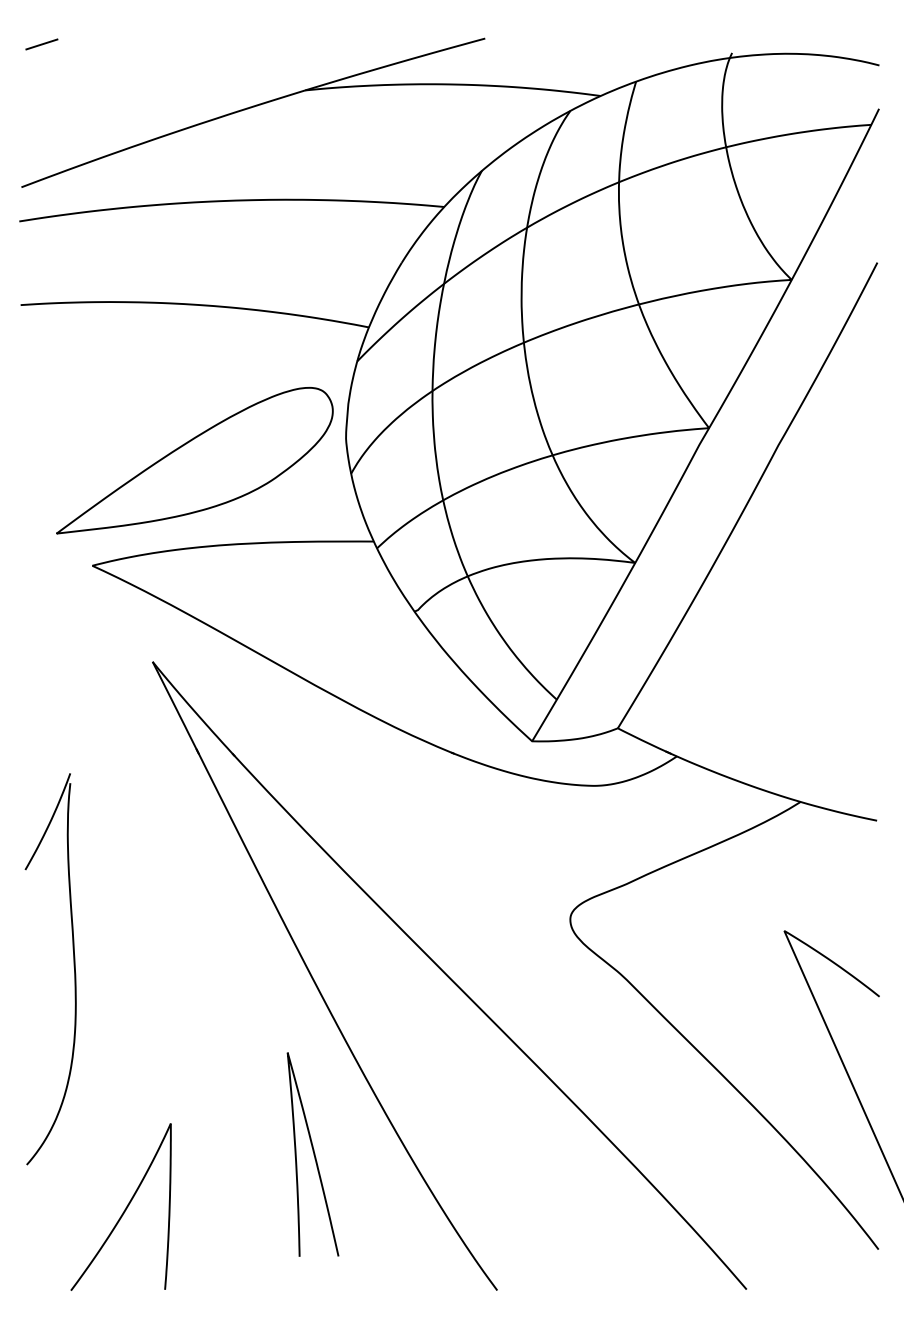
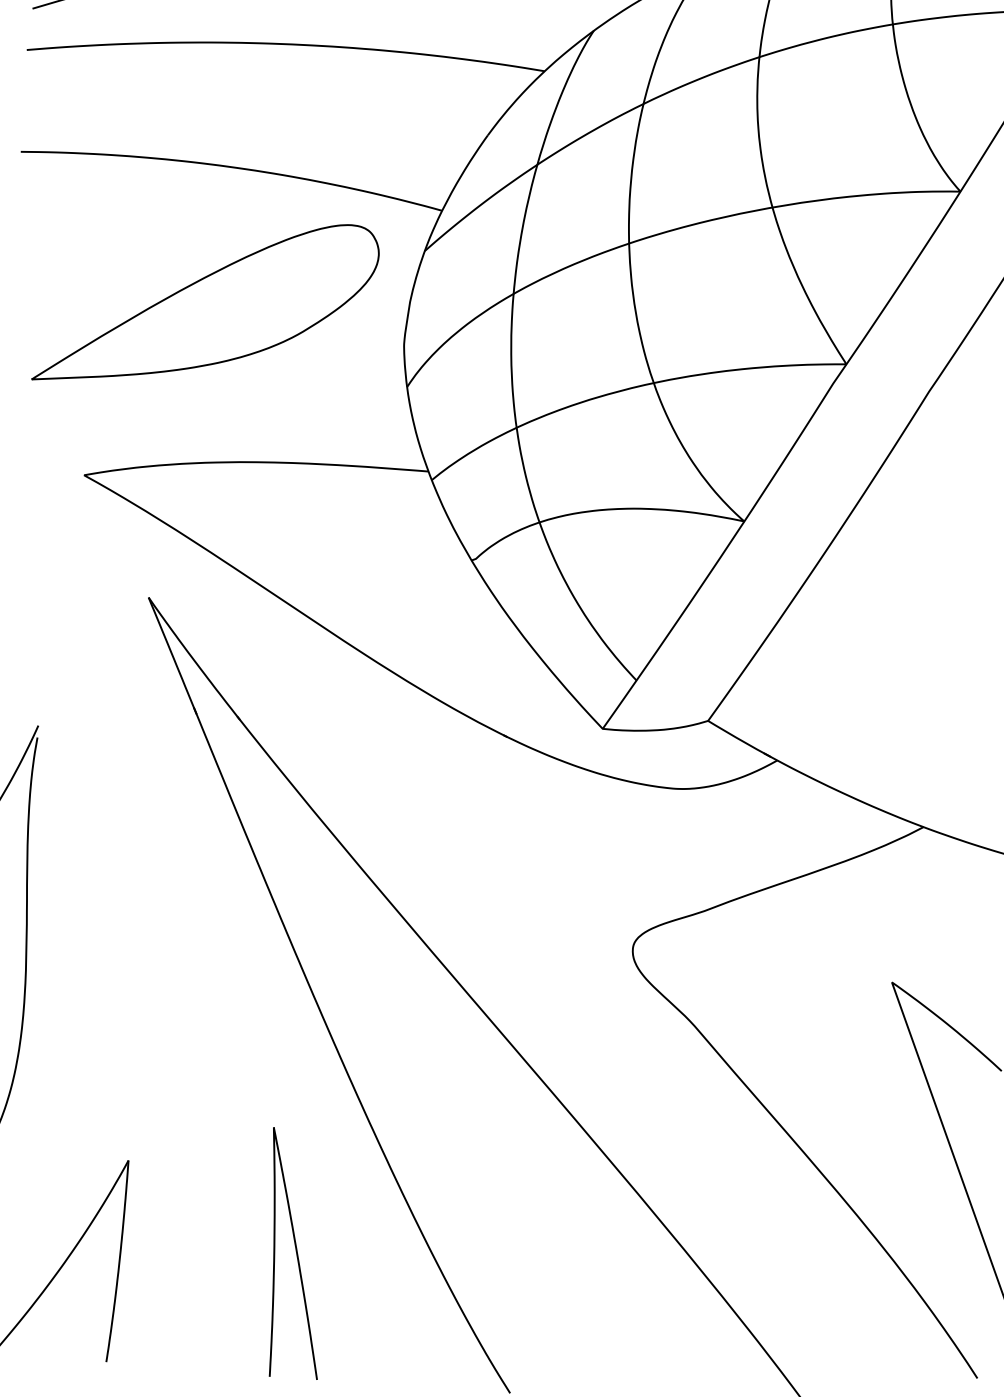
part: (194, 460) -> (206, 303), moved
curve: (313, 1154) -> (295, 1253), moved

